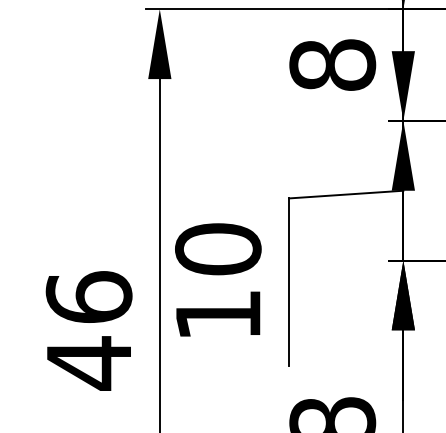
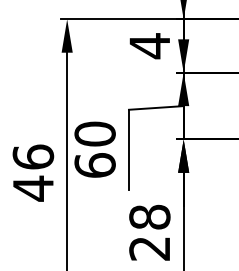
text: (331, 66) -> (149, 46), 8 -> 4
text: (216, 314) -> (94, 165), 10 -> 60

